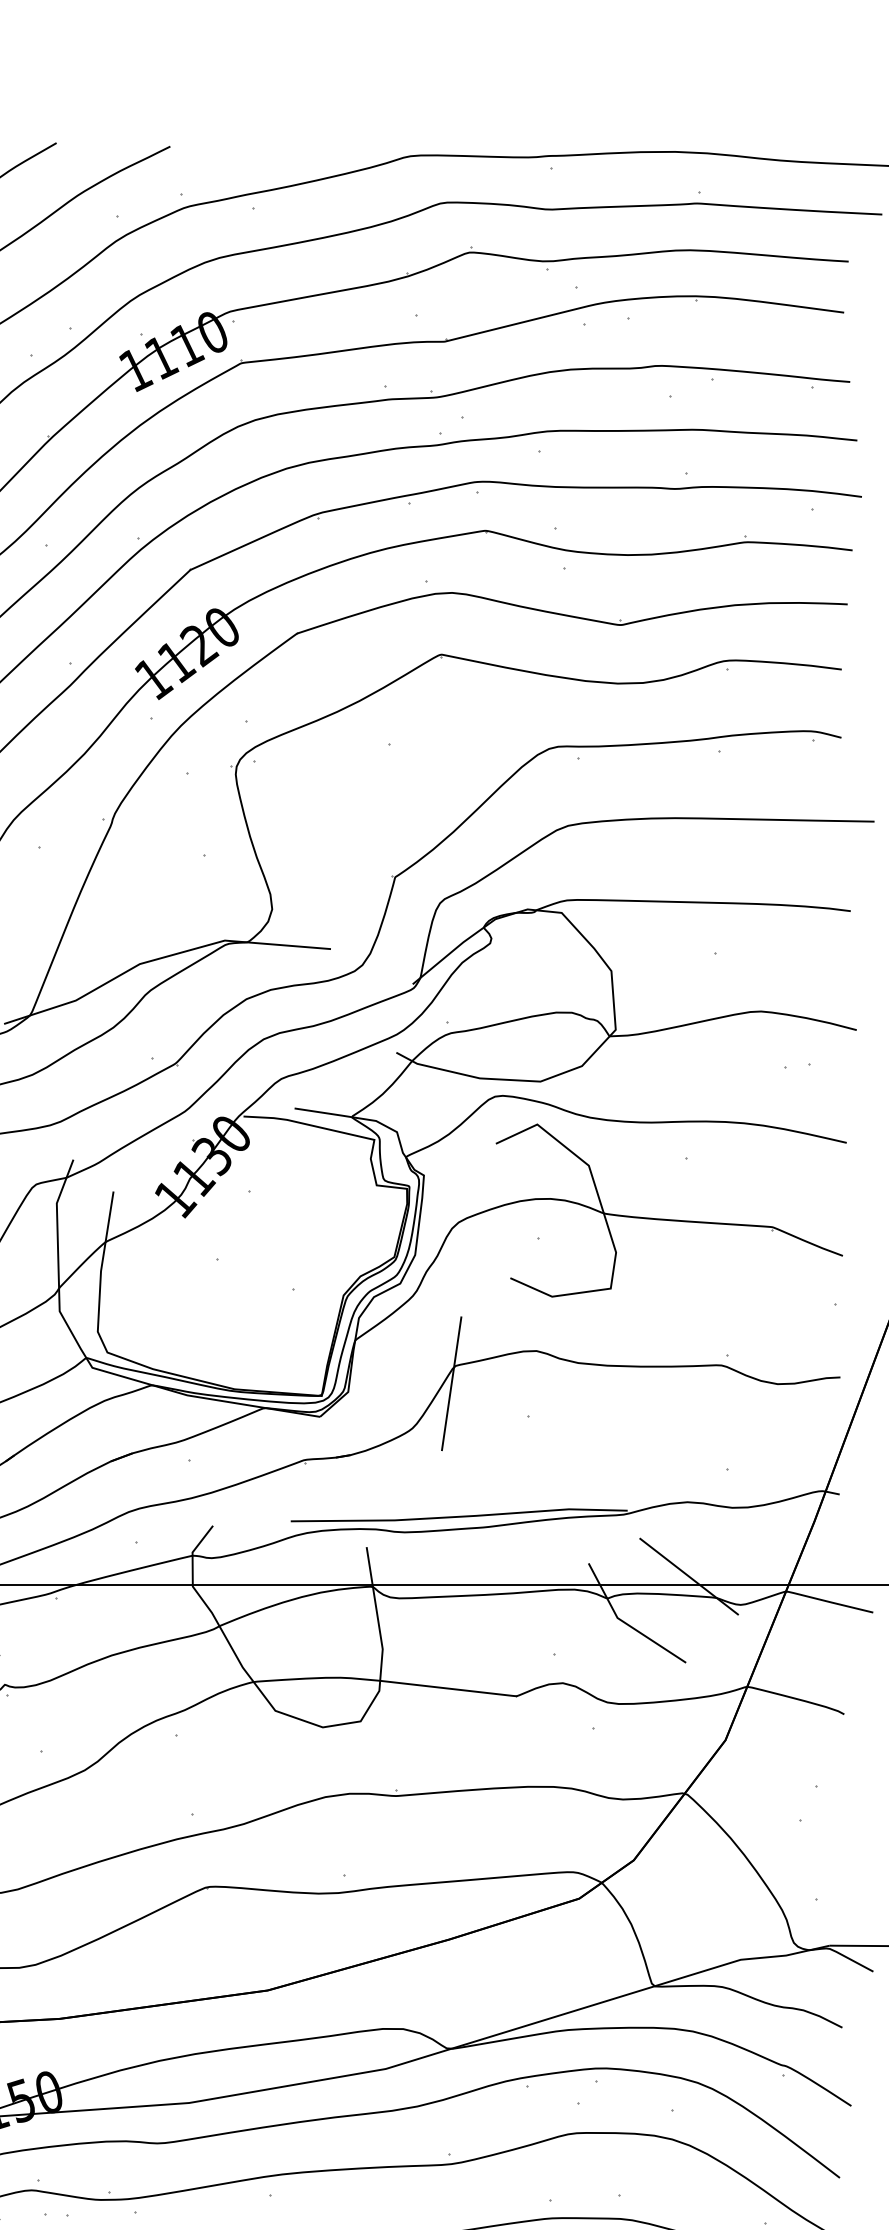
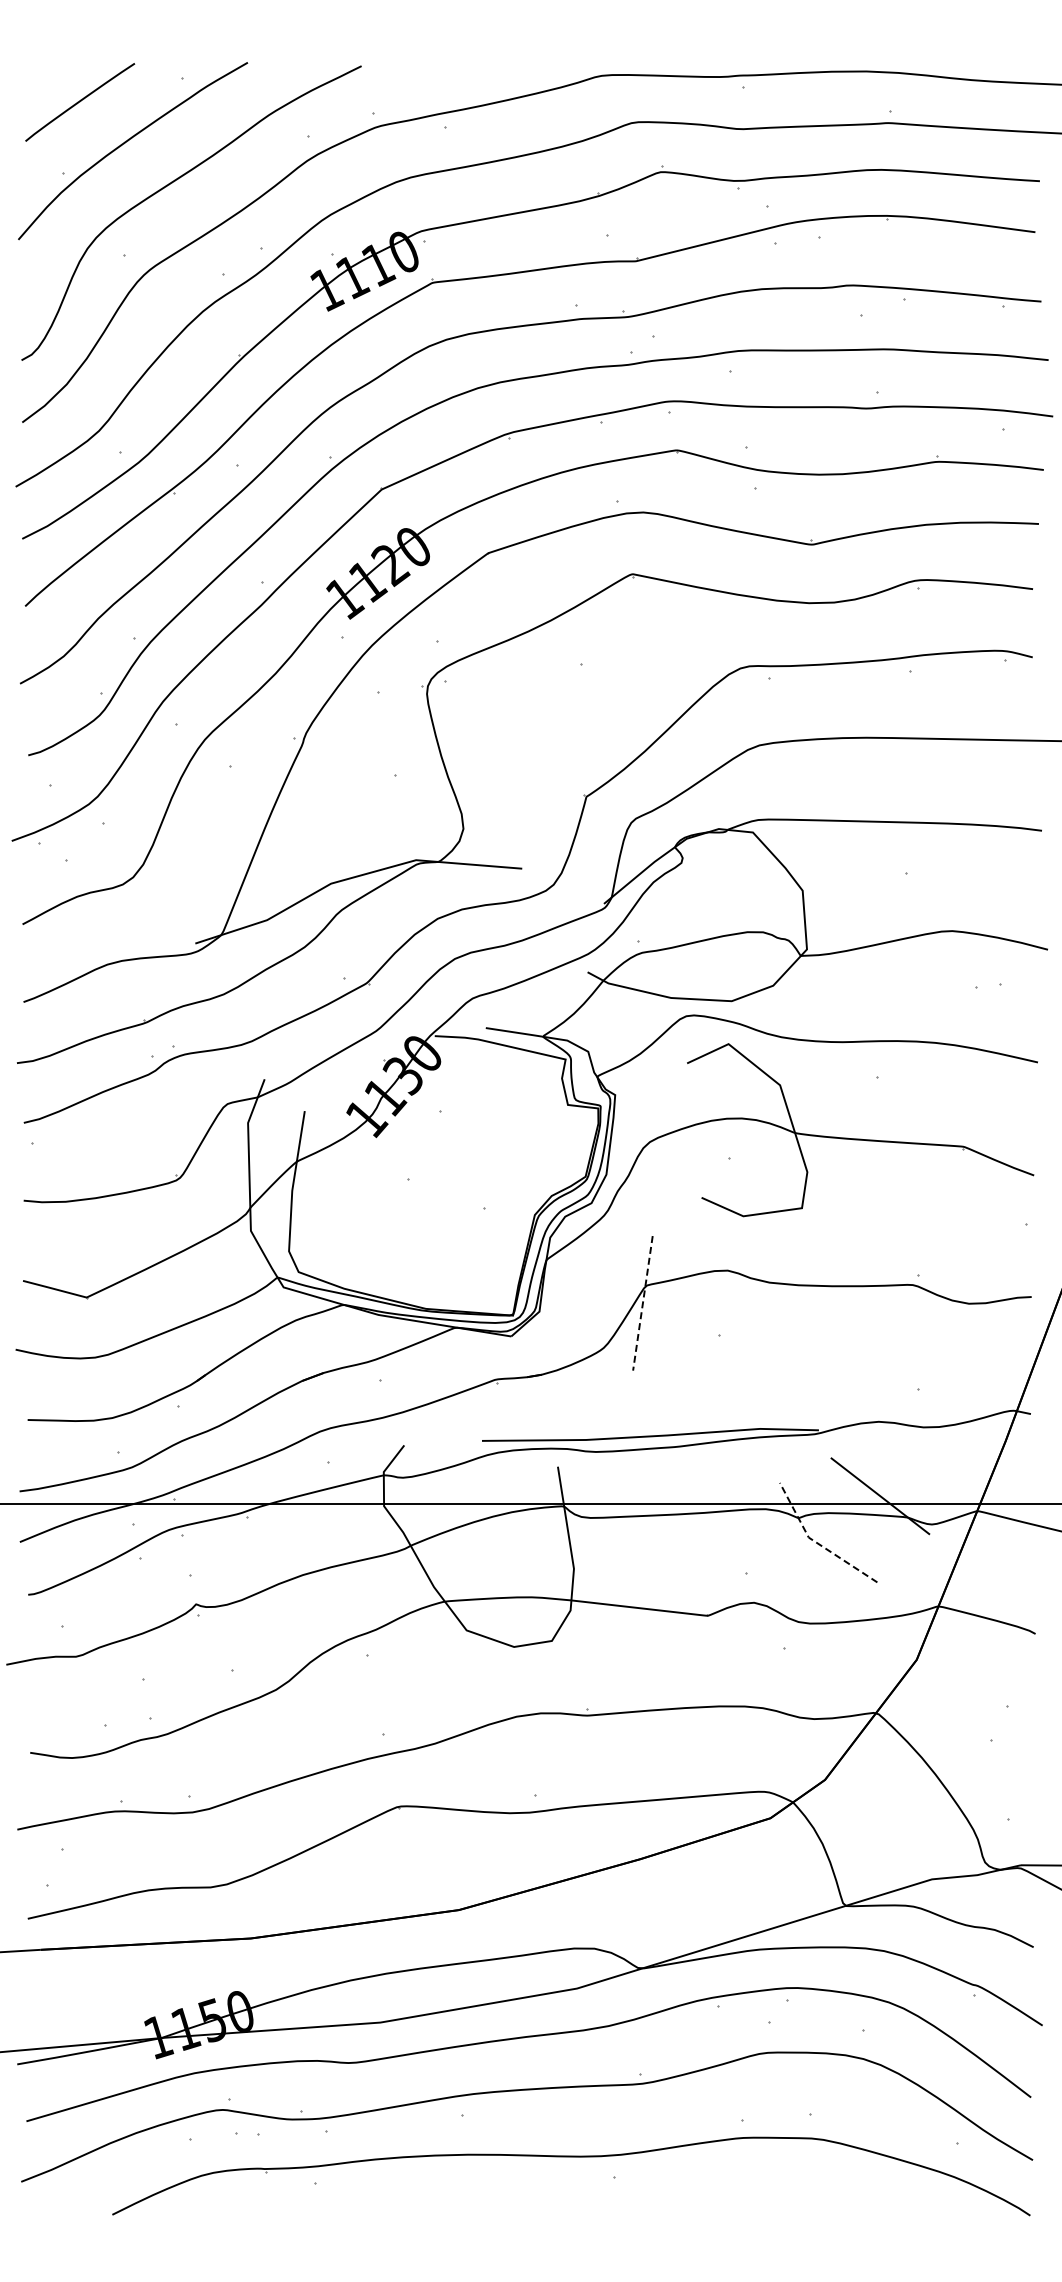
line: (451, 1383) -> (642, 1303), solid -> dashed
line: (625, 1622) -> (816, 1542), solid -> dashed

